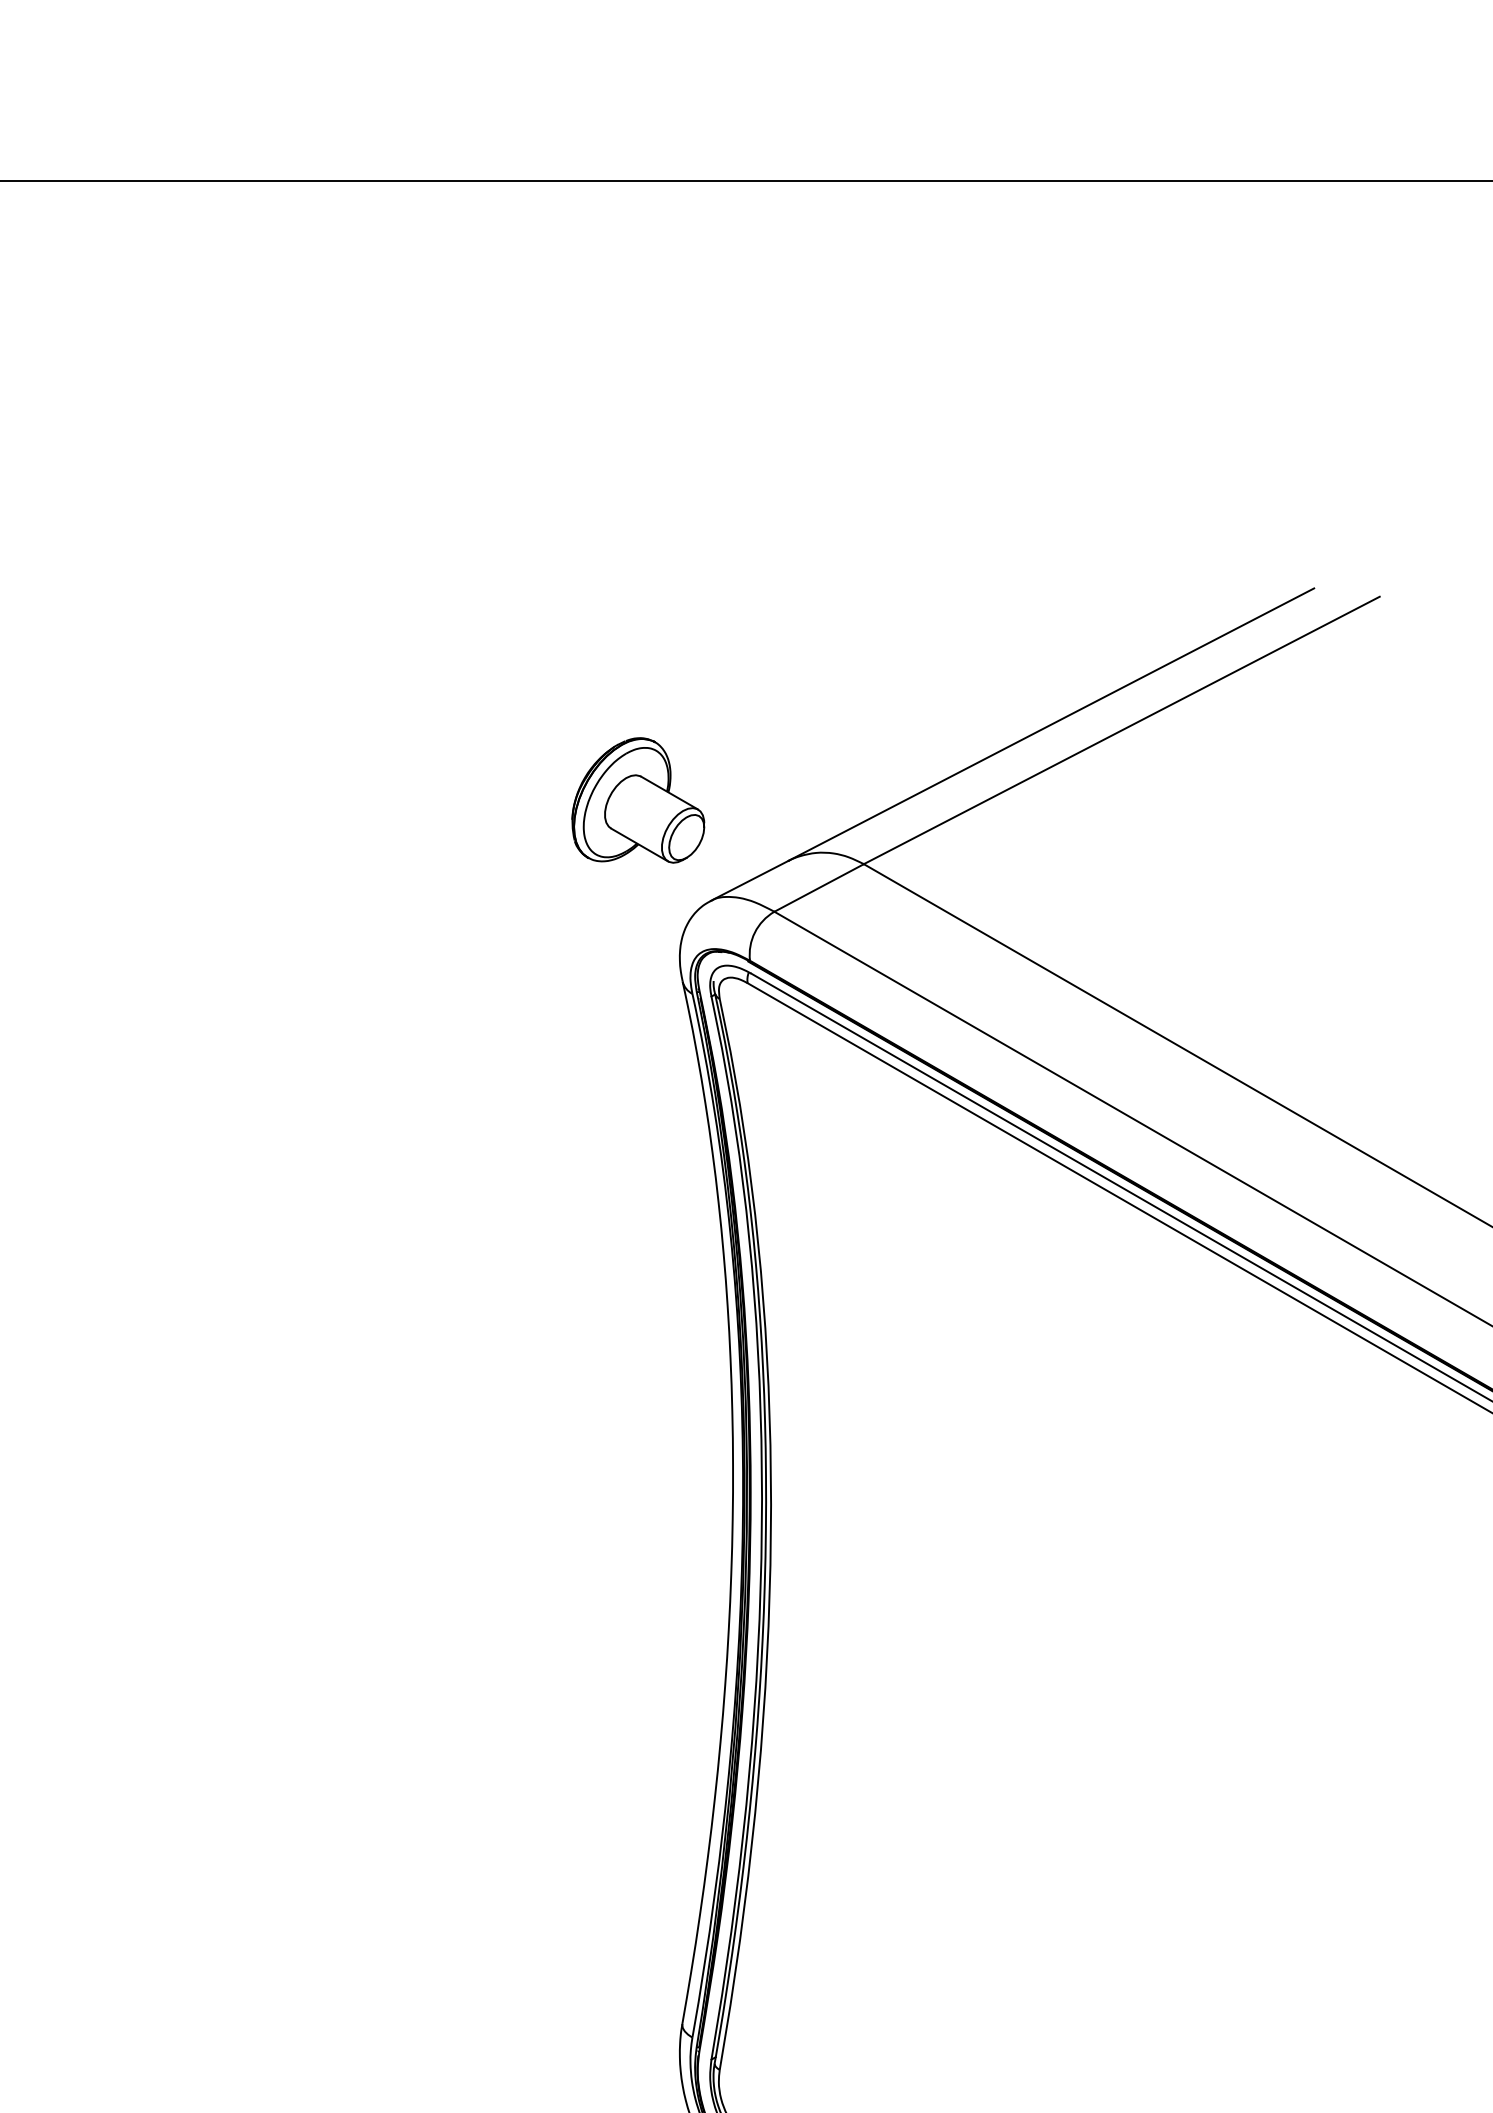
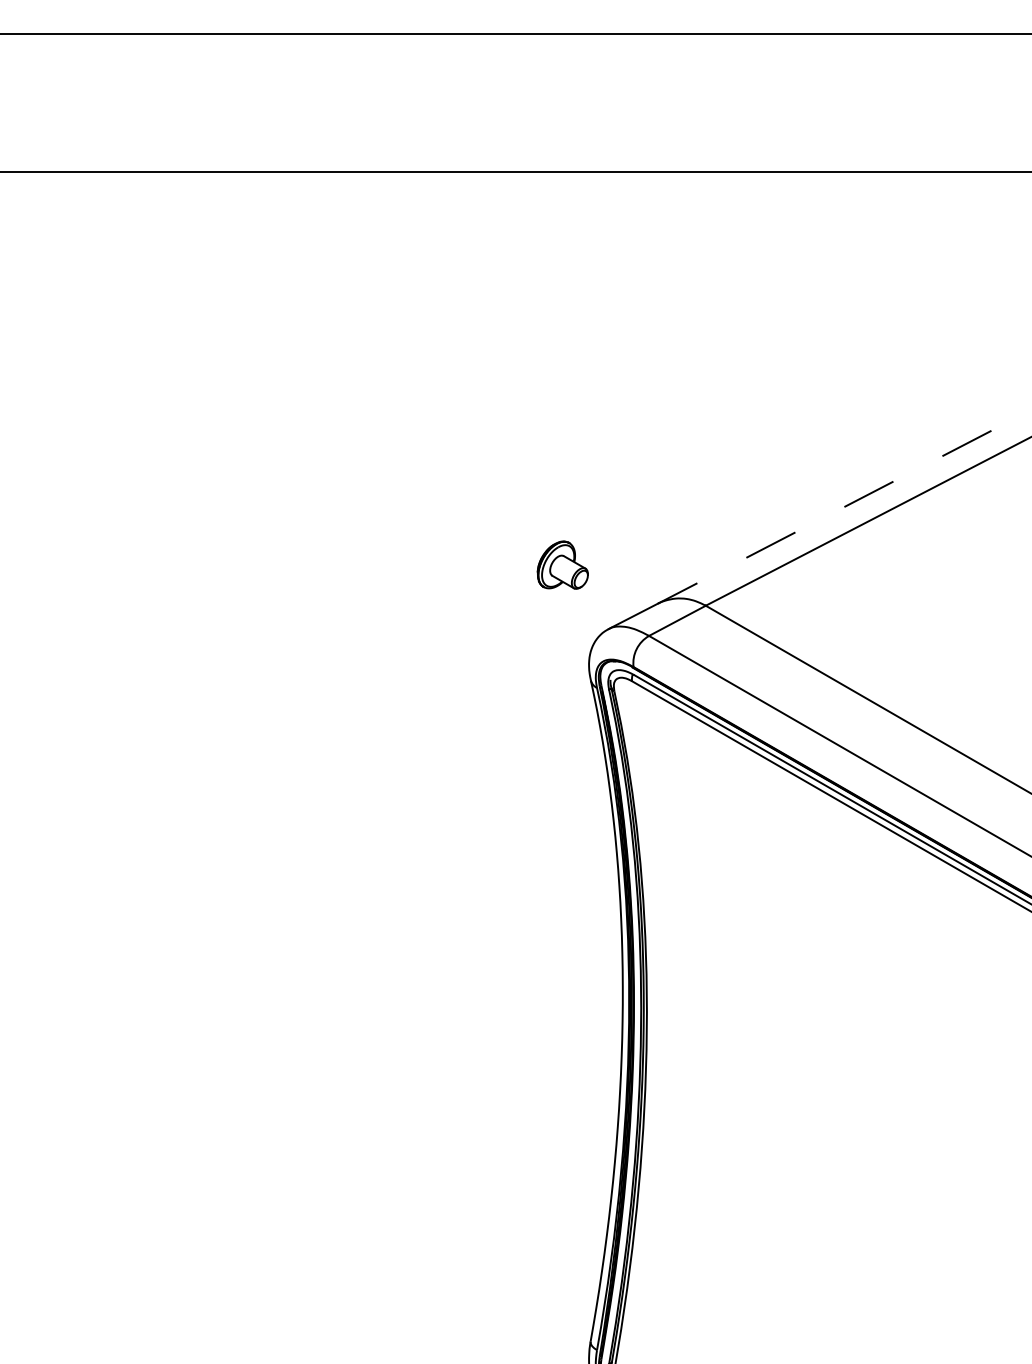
line: (1050, 725) -> (824, 517), solid -> dashed
part: (637, 799) -> (562, 564), size x0.6

